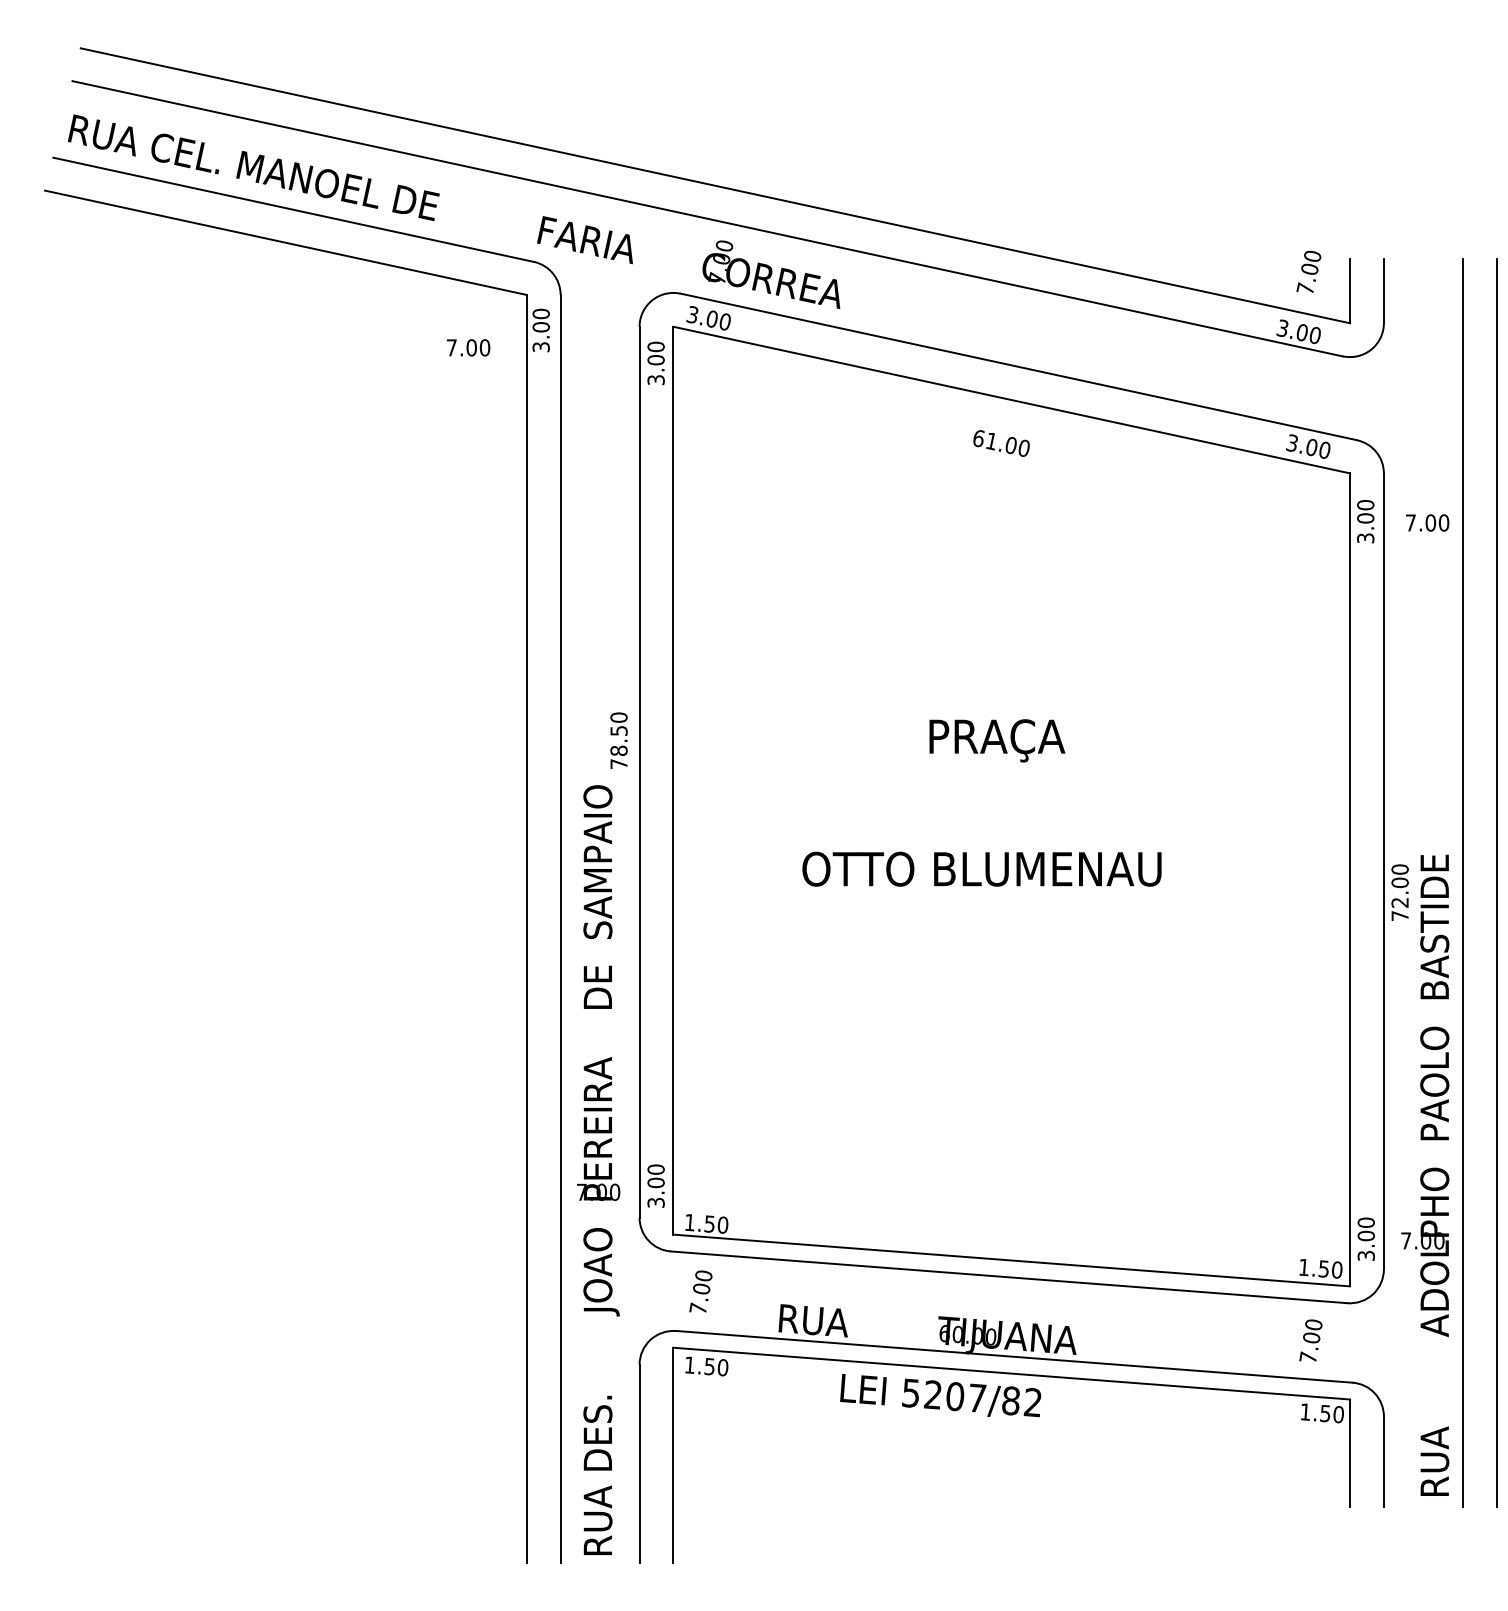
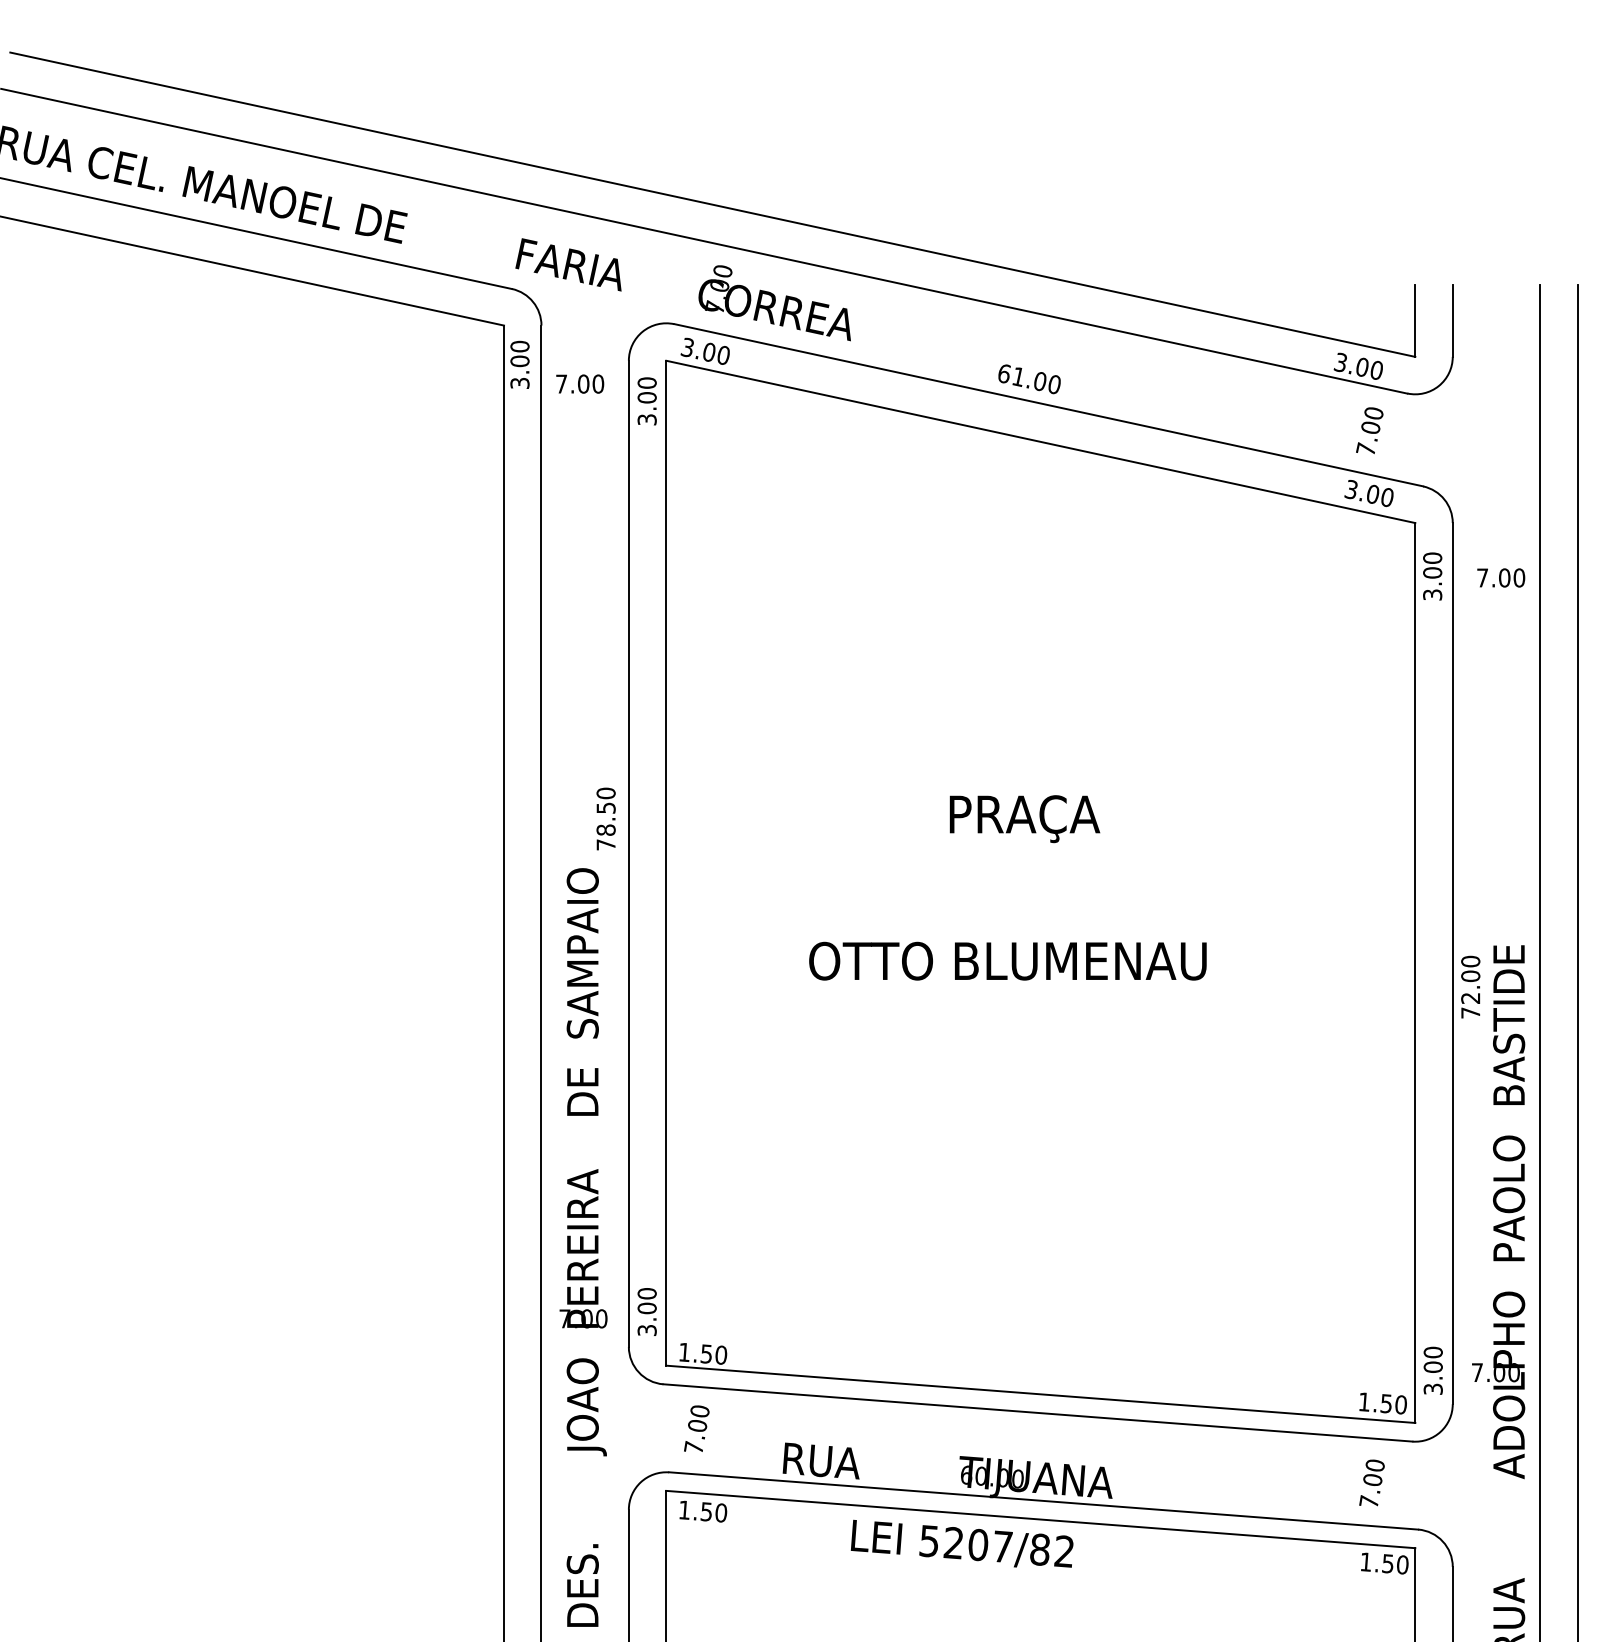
text: (1308, 271) -> (1369, 430), moved
text: (468, 347) -> (580, 383), moved
text: (1001, 443) -> (1029, 379), moved

